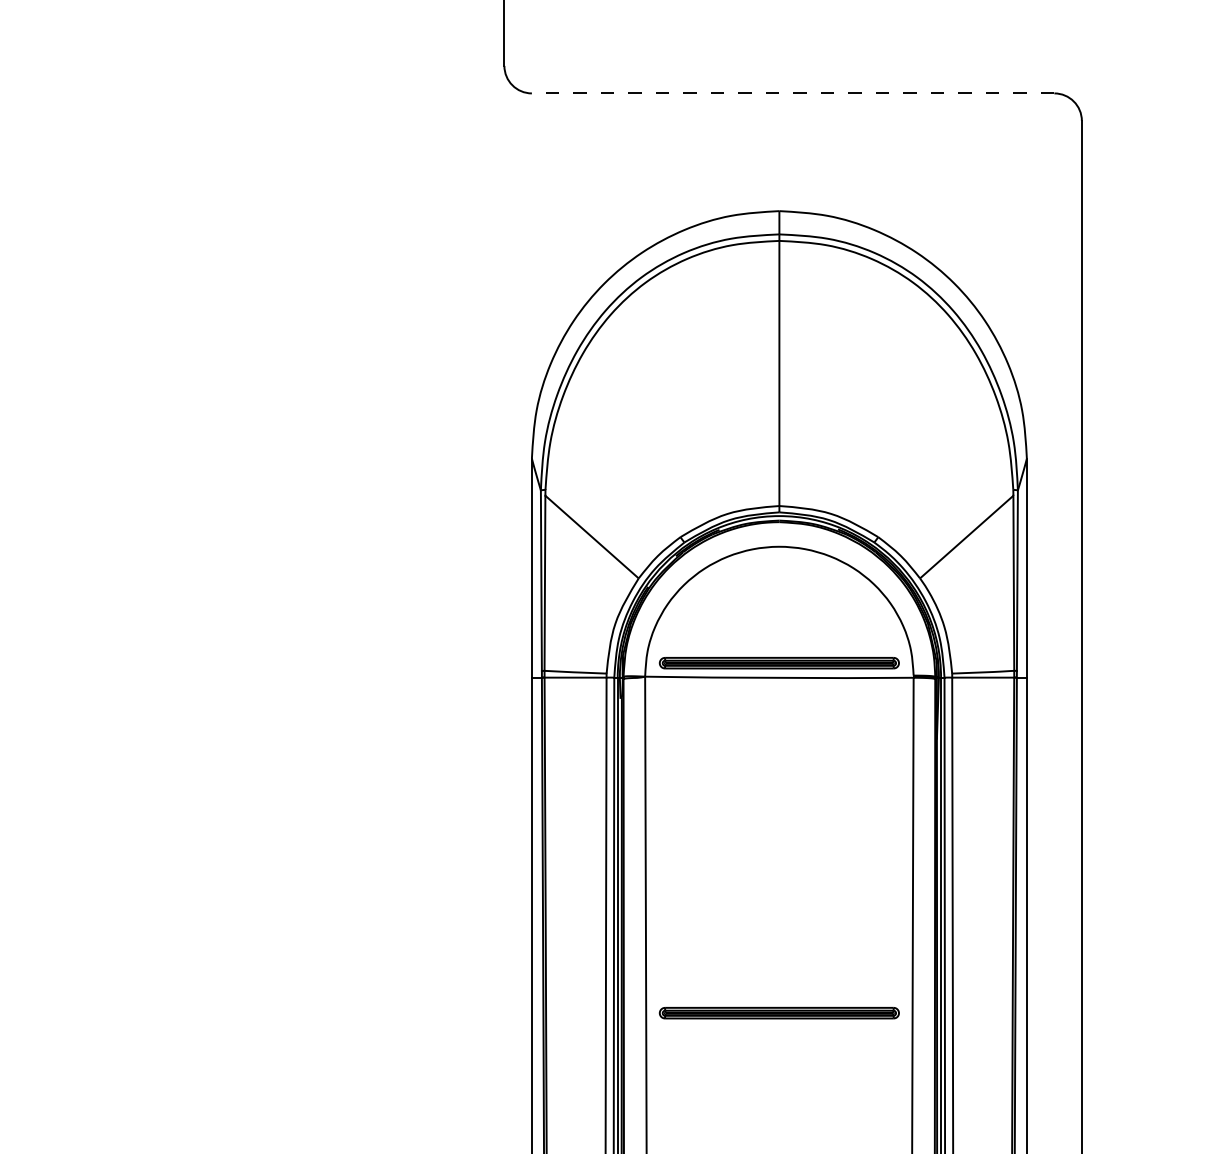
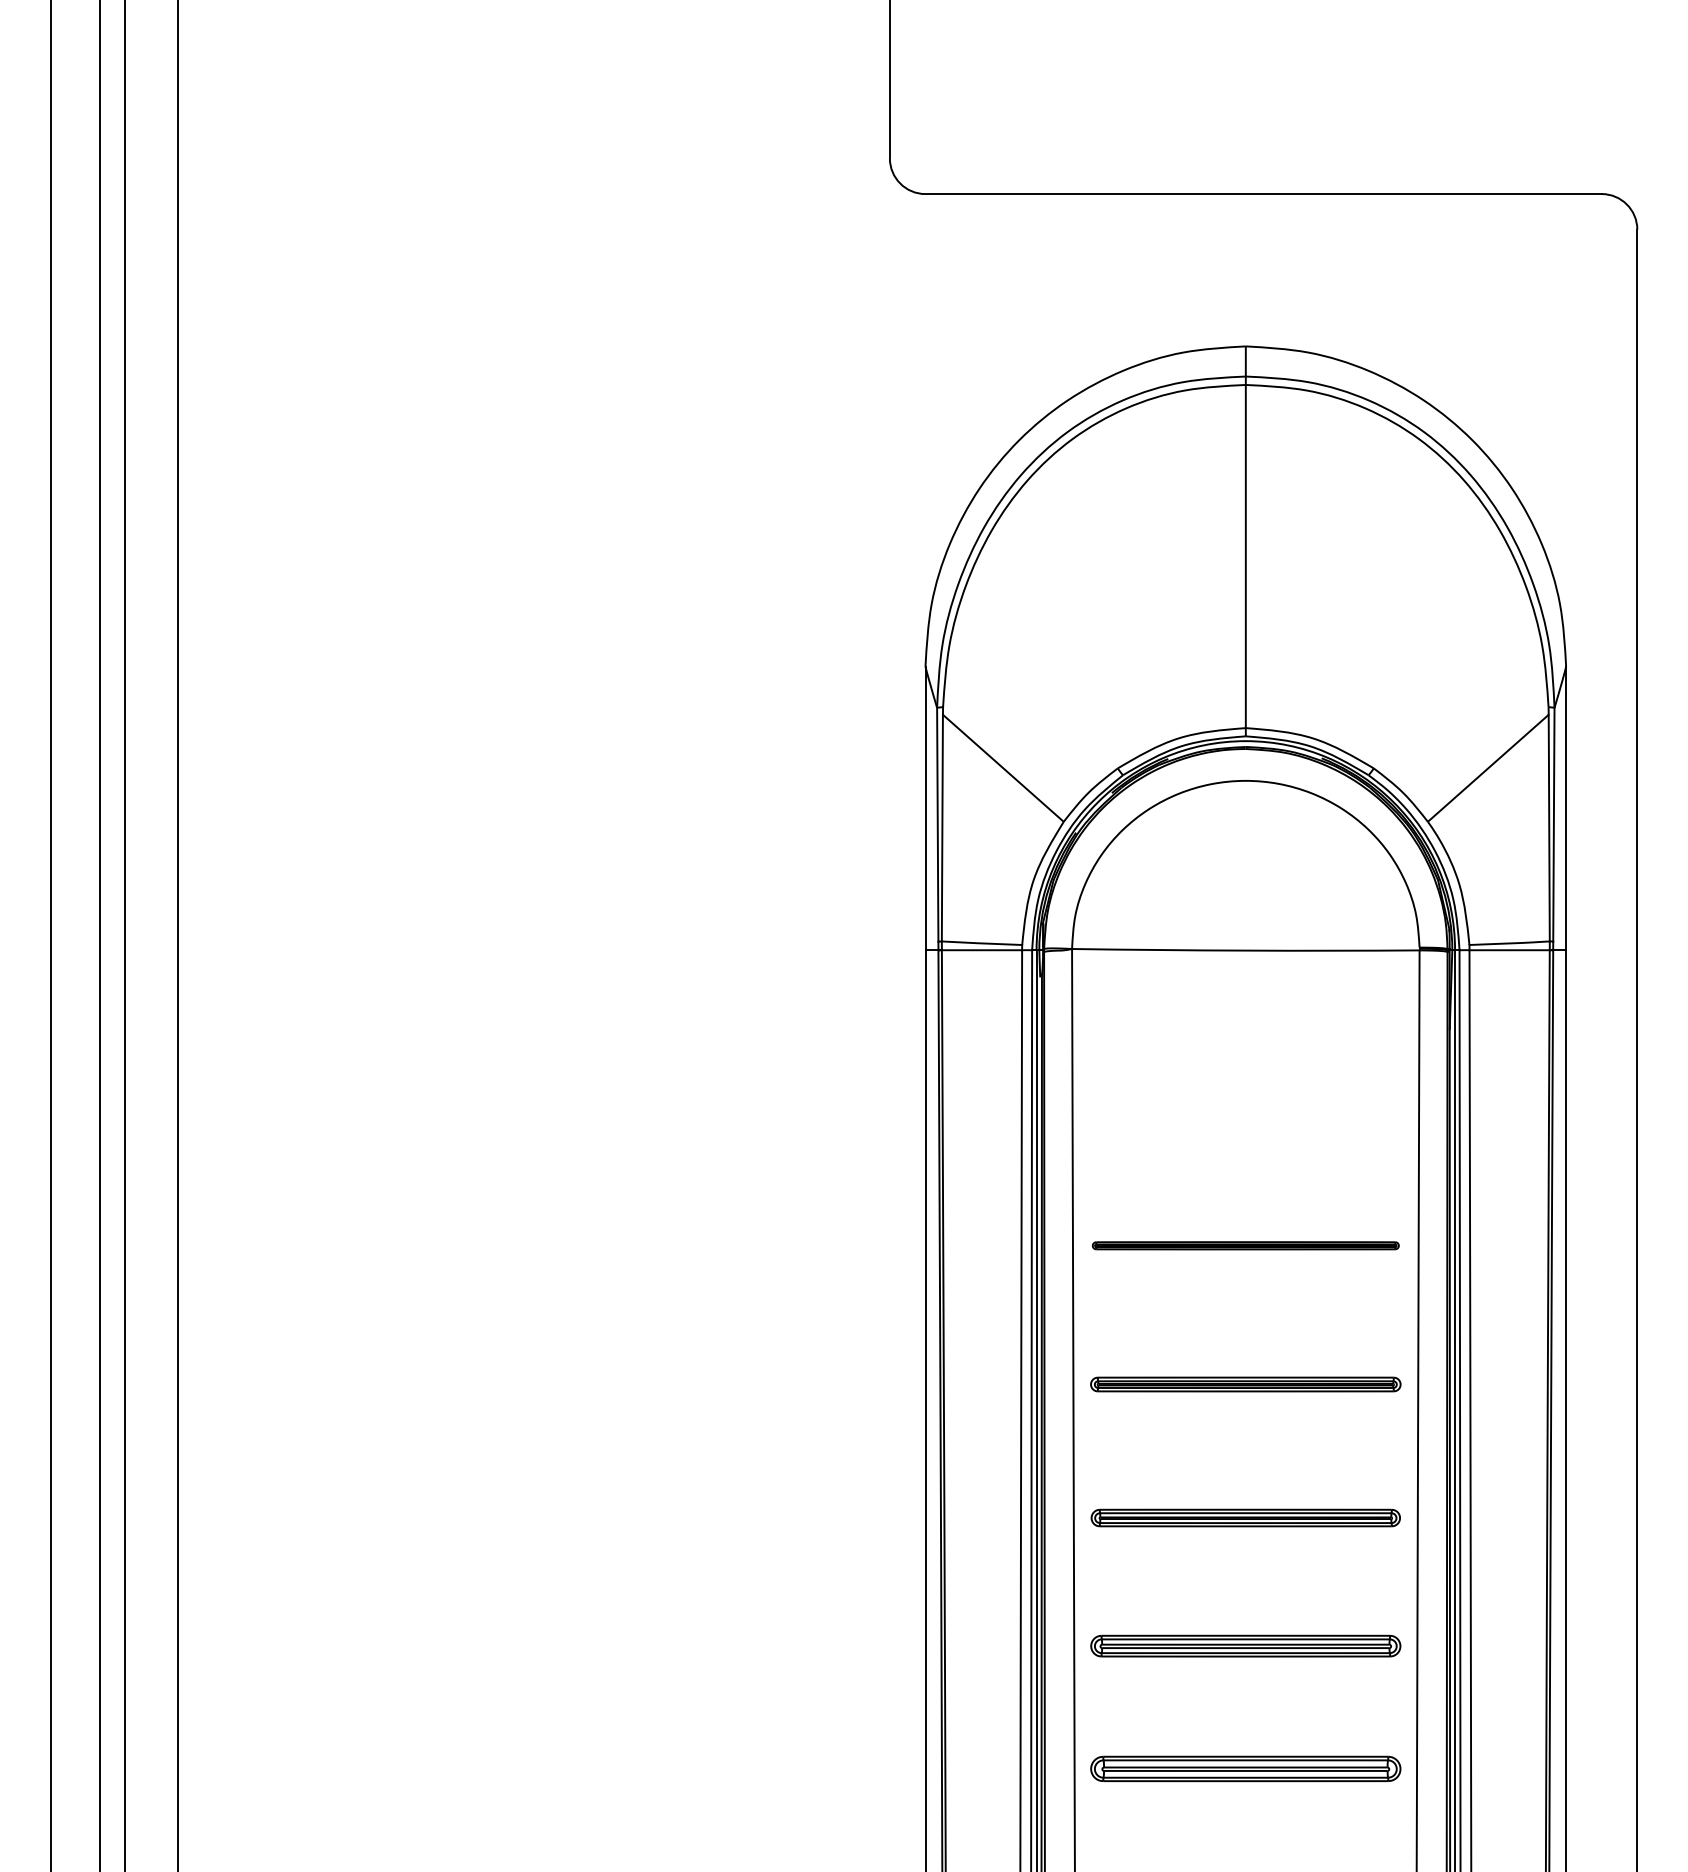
line: (793, 93) -> (1263, 194), dashed -> solid
part: (779, 663) -> (1245, 931), removed
part: (779, 905) -> (1245, 1245), added
part: (779, 1115) -> (1245, 1517), added

